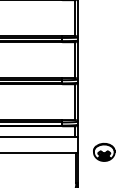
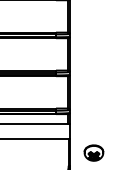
part: (104, 151) -> (94, 152), moved

